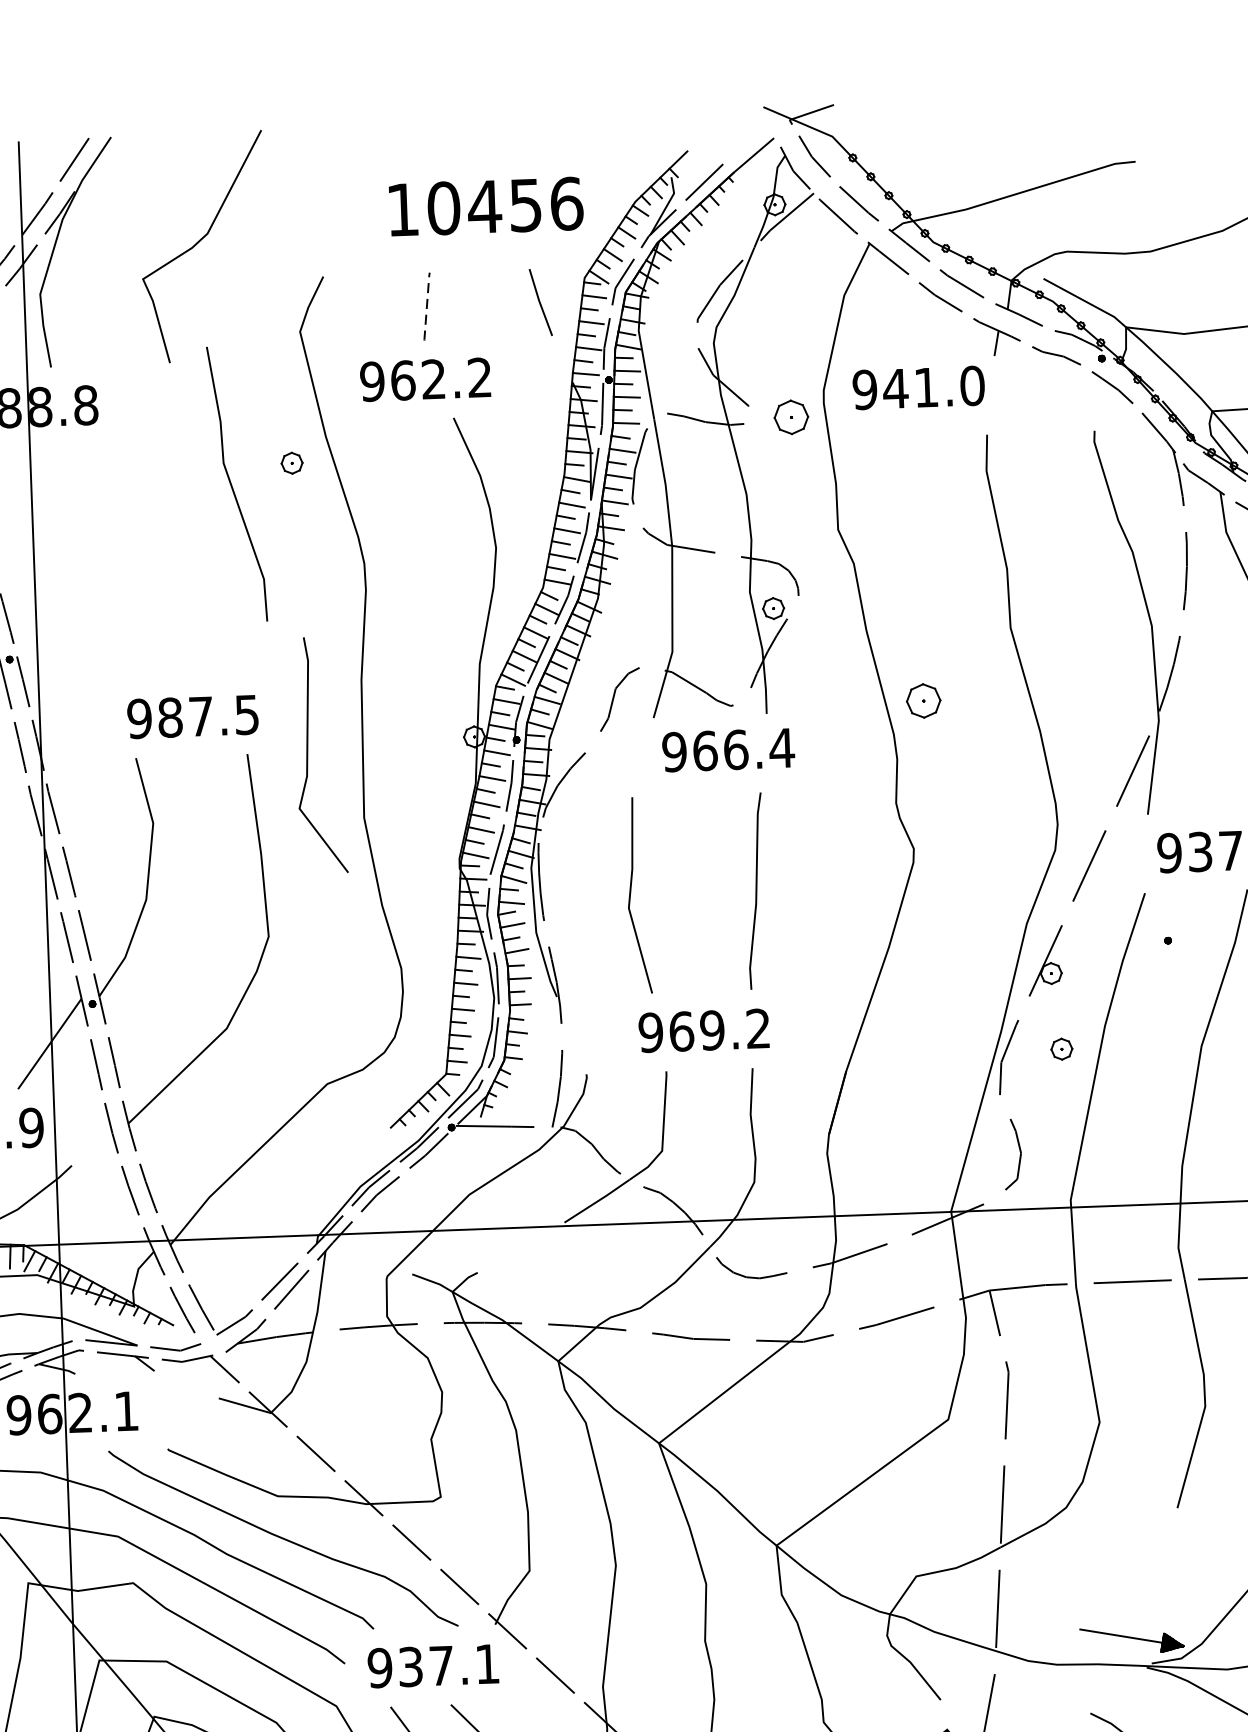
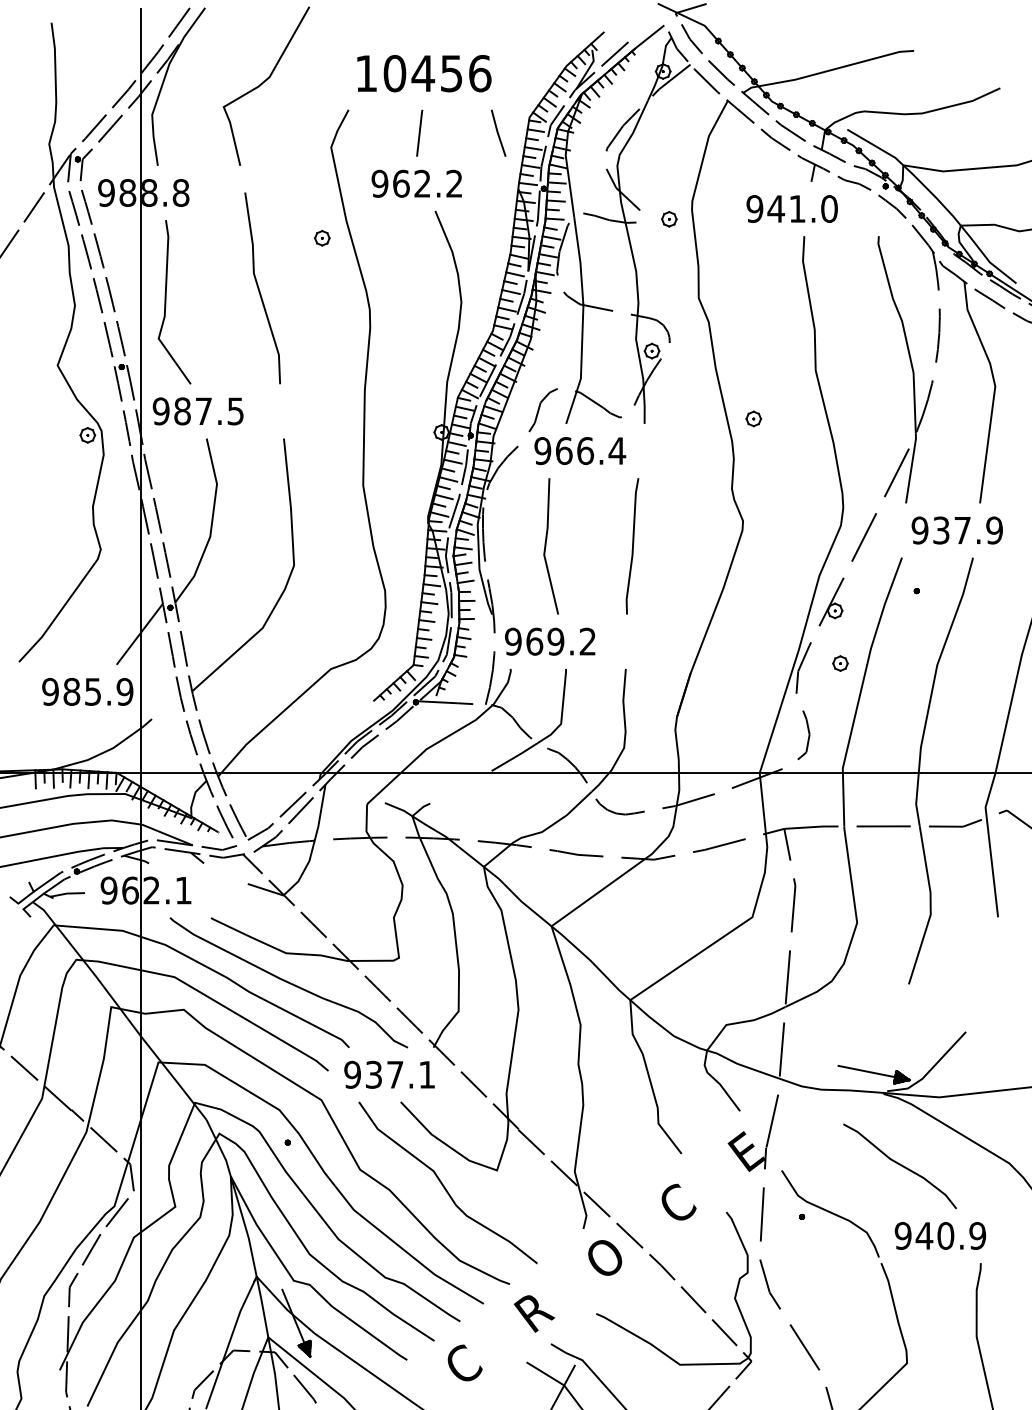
text: (486, 206) -> (424, 73), moved
line: (426, 307) -> (419, 133), dashed -> solid
text: (917, 387) -> (791, 208), moved
part: (791, 417) -> (669, 219), size x0.62
line: (234, 487) -> (260, 290), moved
part: (923, 700) -> (753, 418), size x0.62
text: (191, 717) -> (197, 411), moved
text: (728, 750) -> (580, 451), moved
line: (308, 756) -> (166, 302), moved
text: (704, 1030) -> (550, 641), moved

